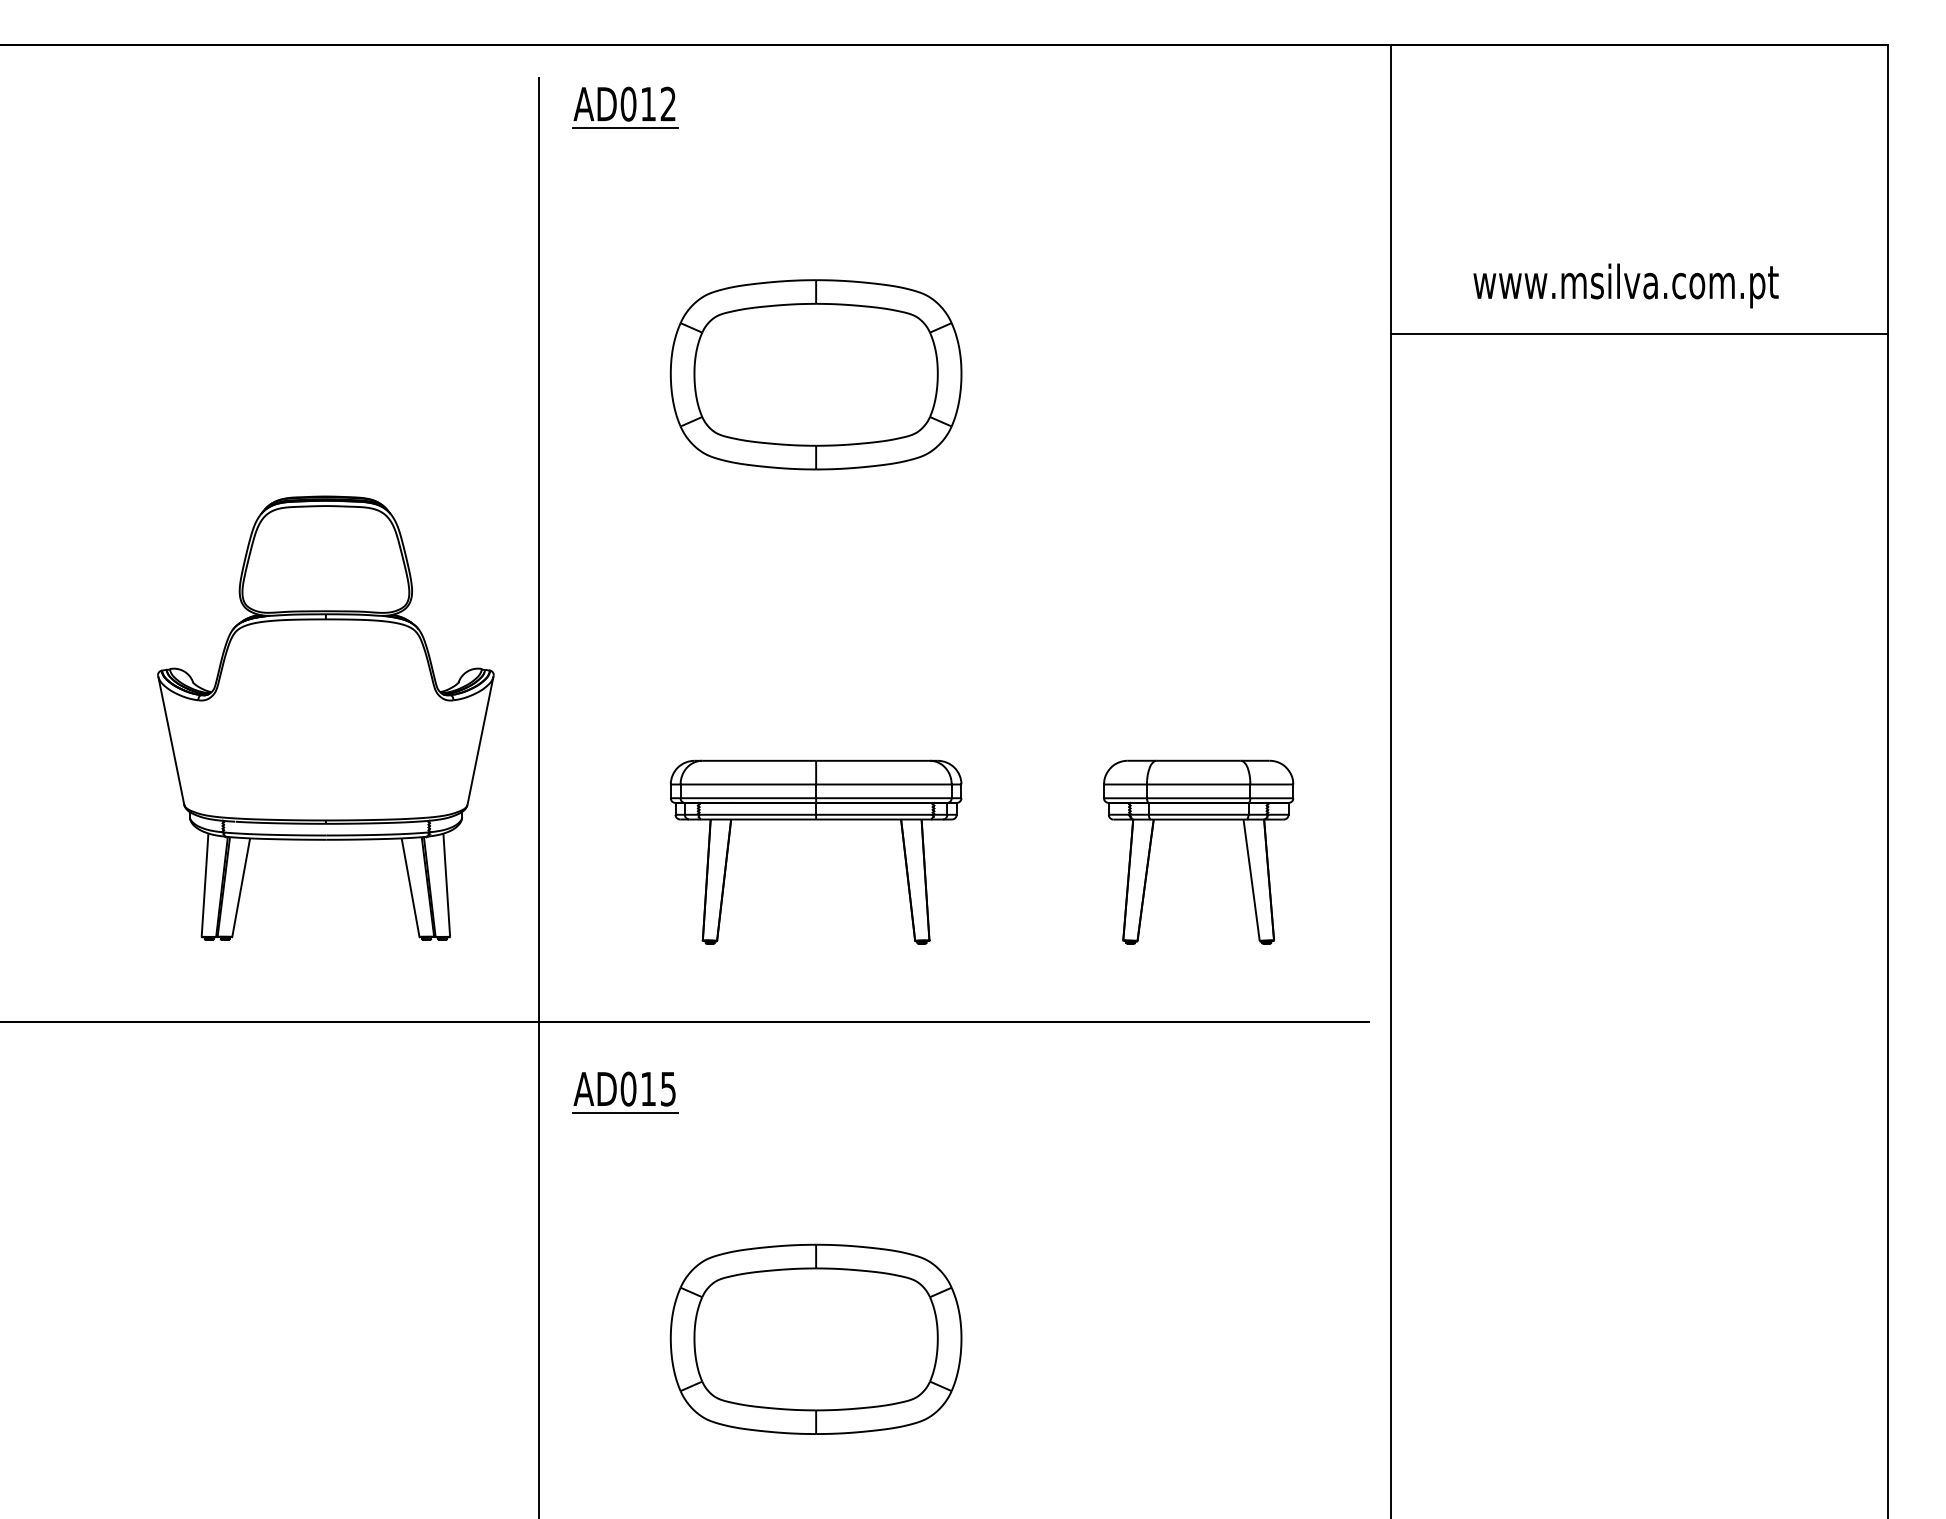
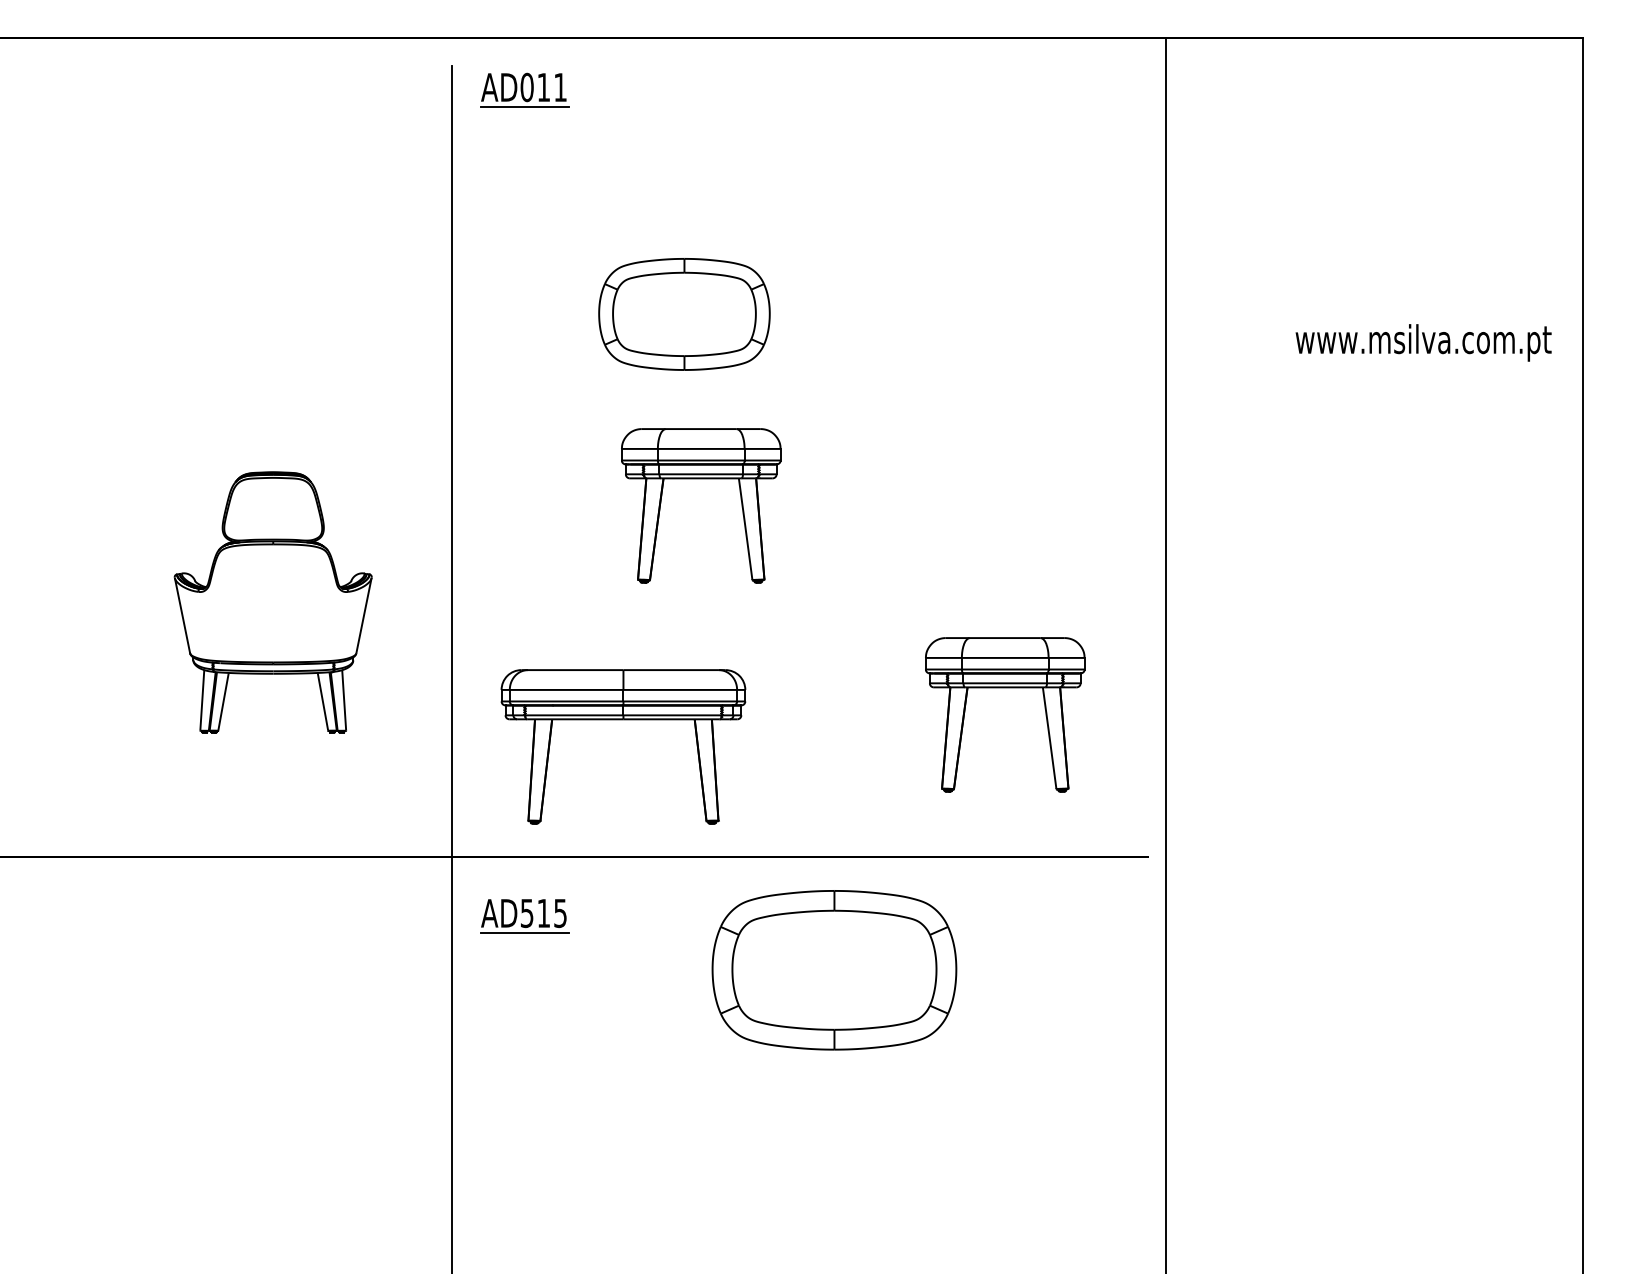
text: (668, 103) -> (560, 86), AD012 -> AD011
text: (1625, 285) -> (1423, 342), moved
line: (1639, 334) -> (1374, 280), removed
part: (816, 374) -> (684, 314), size x0.7
part: (836, 571) -> (701, 479), added
part: (324, 718) -> (272, 602), size x0.7
part: (816, 820) -> (623, 720), moved
text: (627, 1089) -> (526, 913), AD015 -> AD515
part: (816, 1339) -> (834, 970), moved

